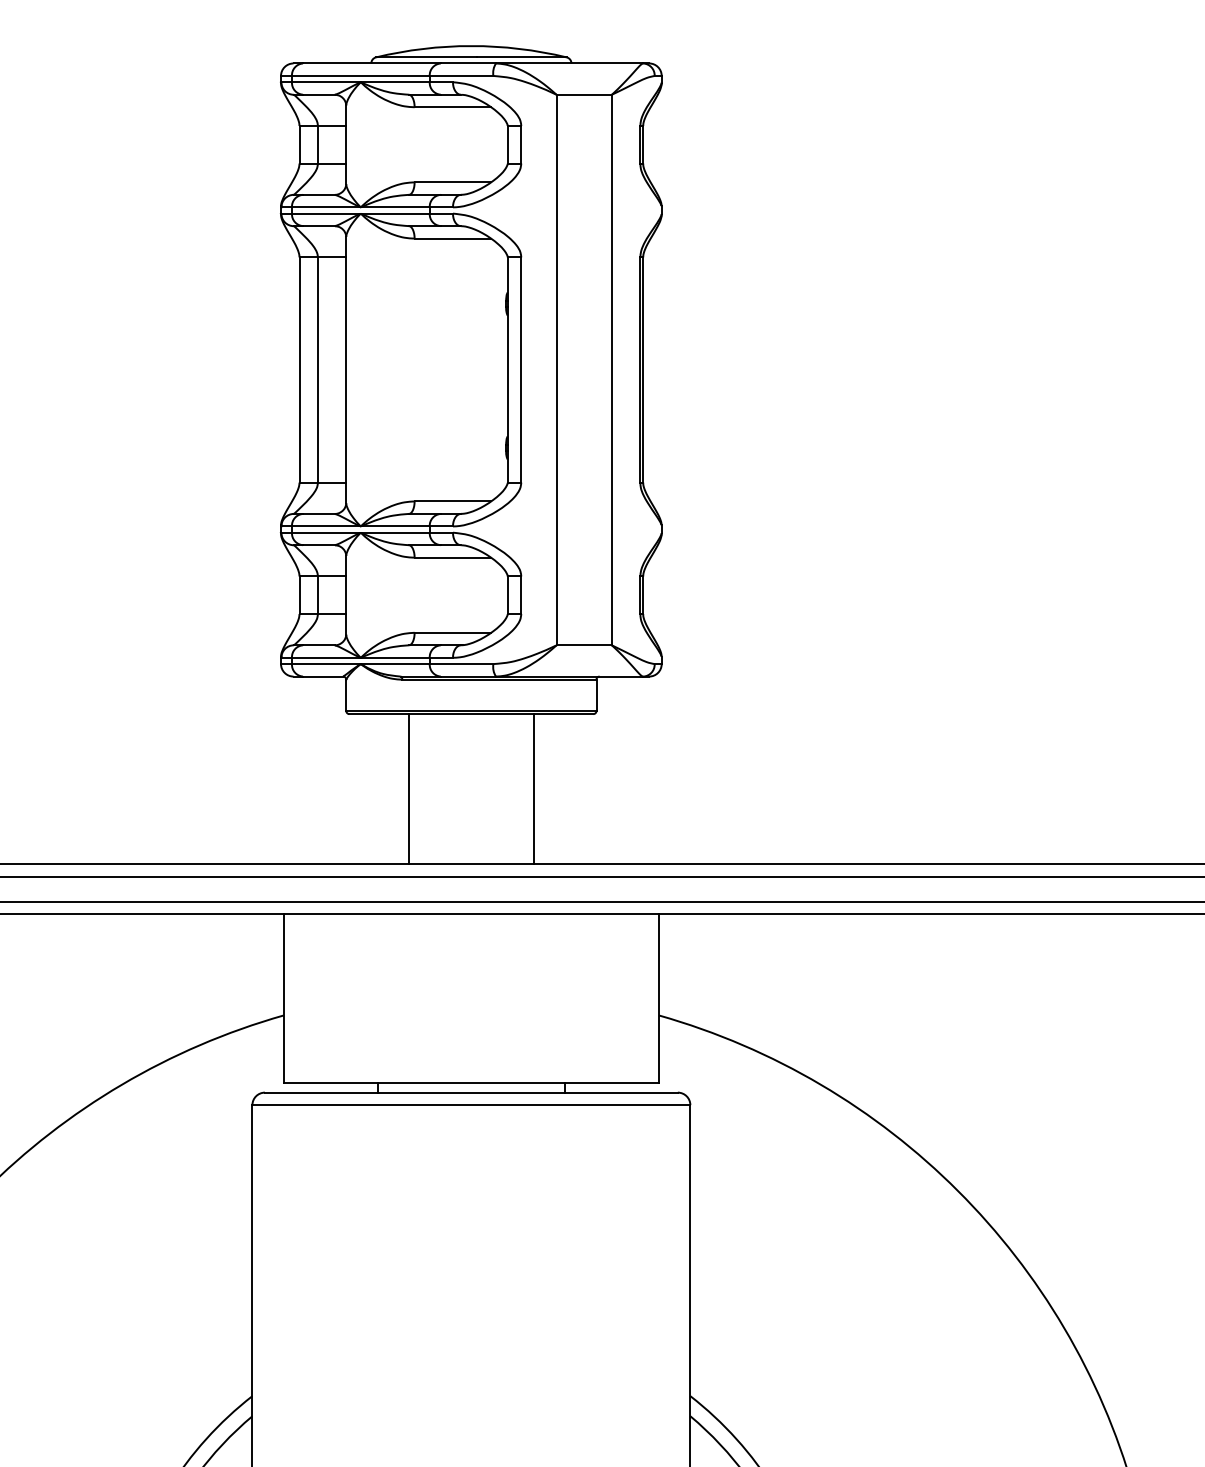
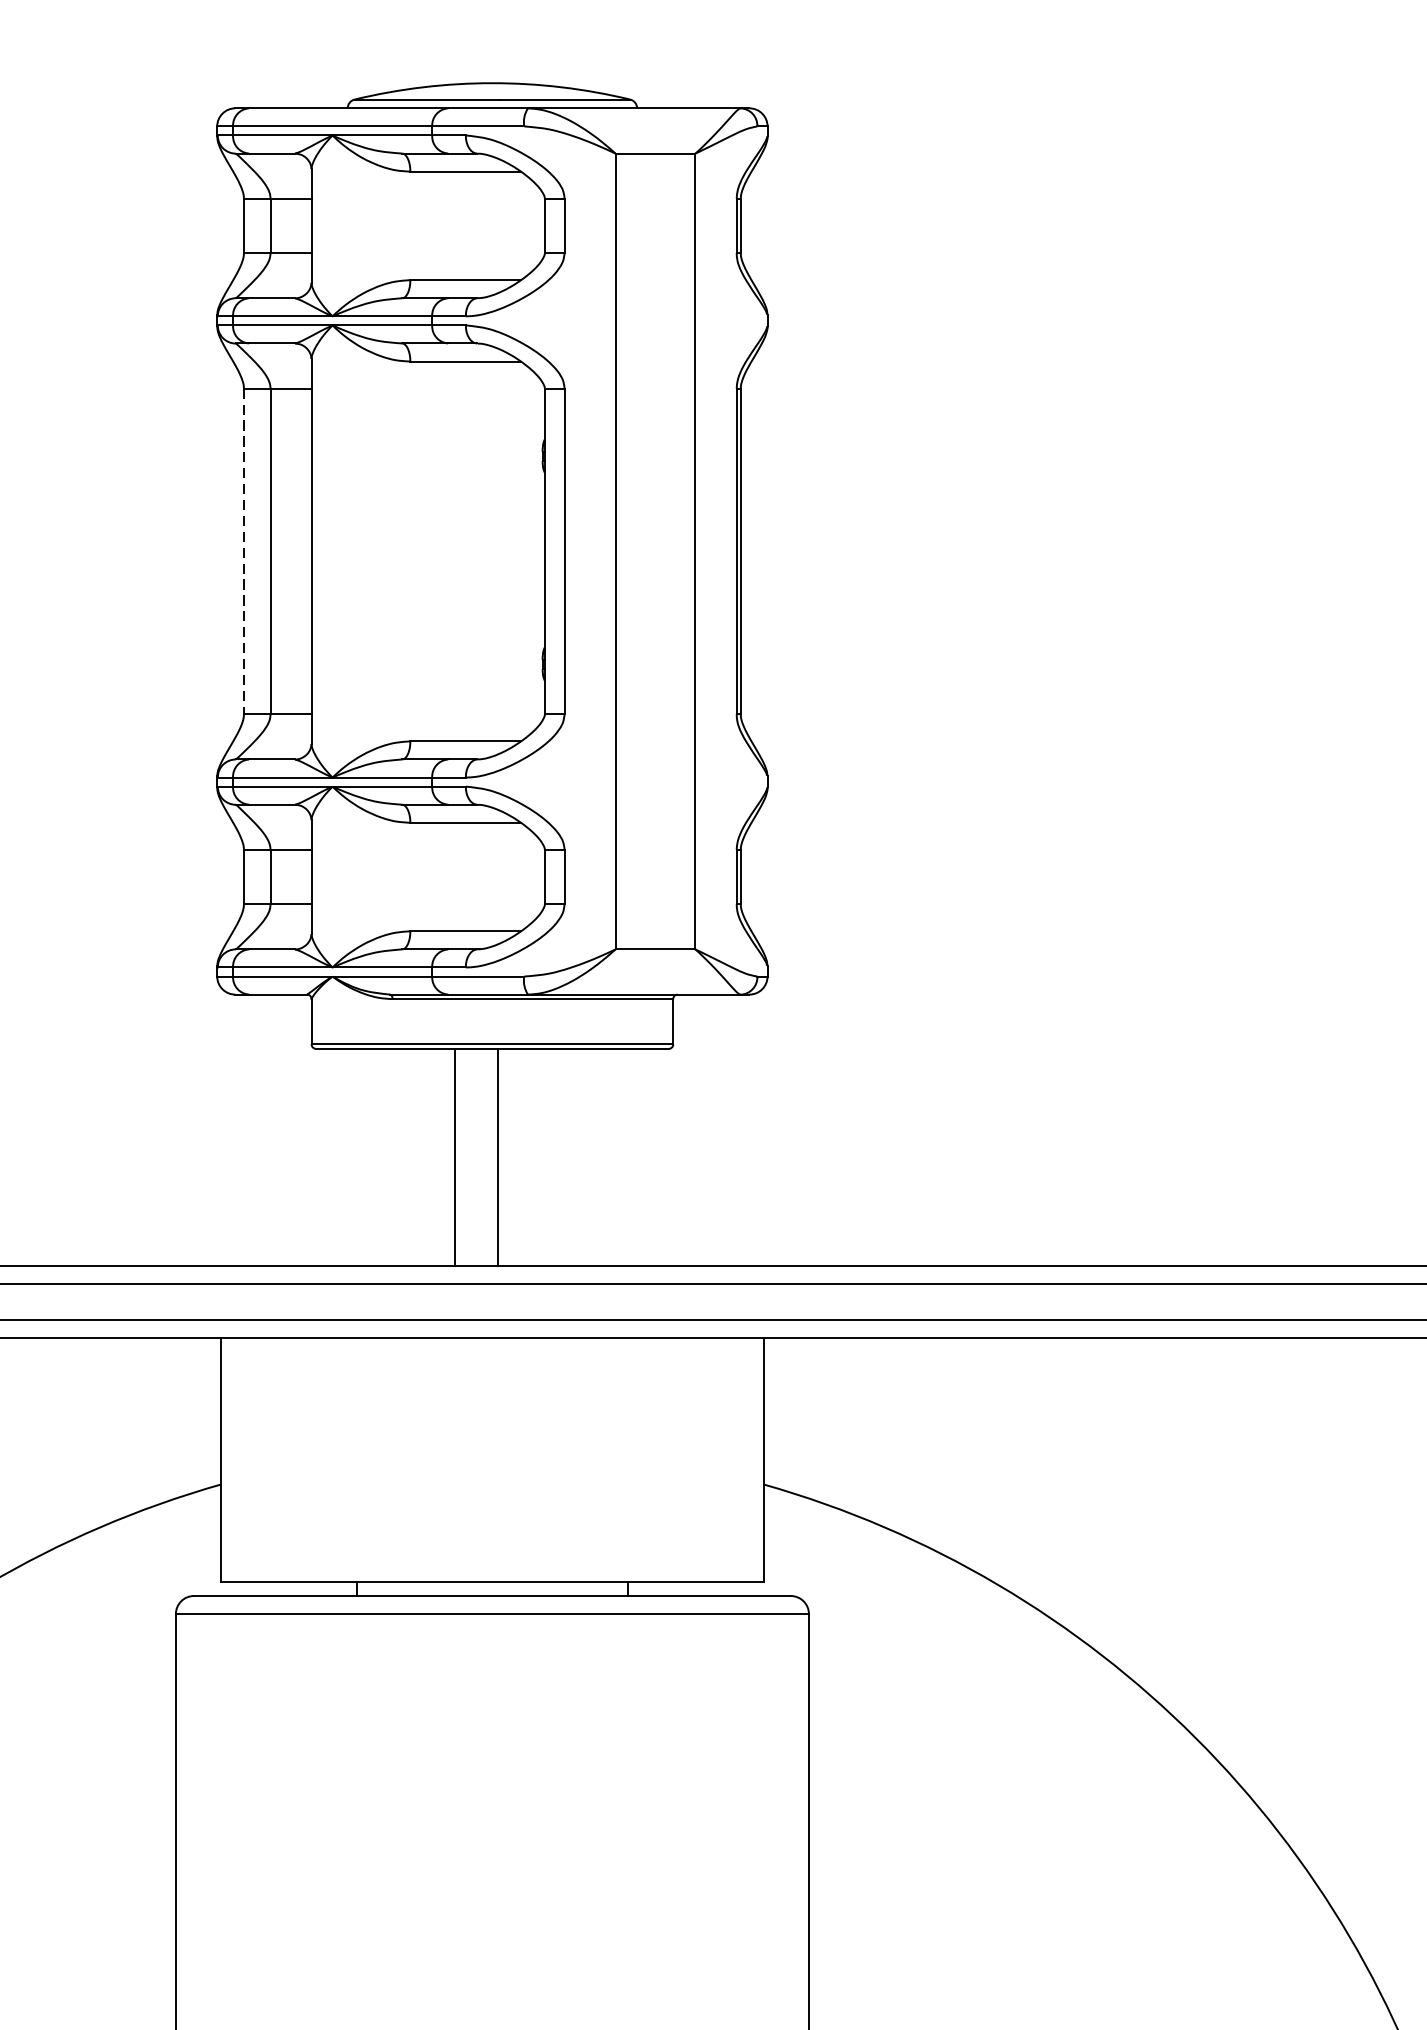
line: (299, 370) -> (243, 552), solid -> dashed
line: (408, 789) -> (455, 1157), moved
line: (533, 789) -> (496, 1157), moved

